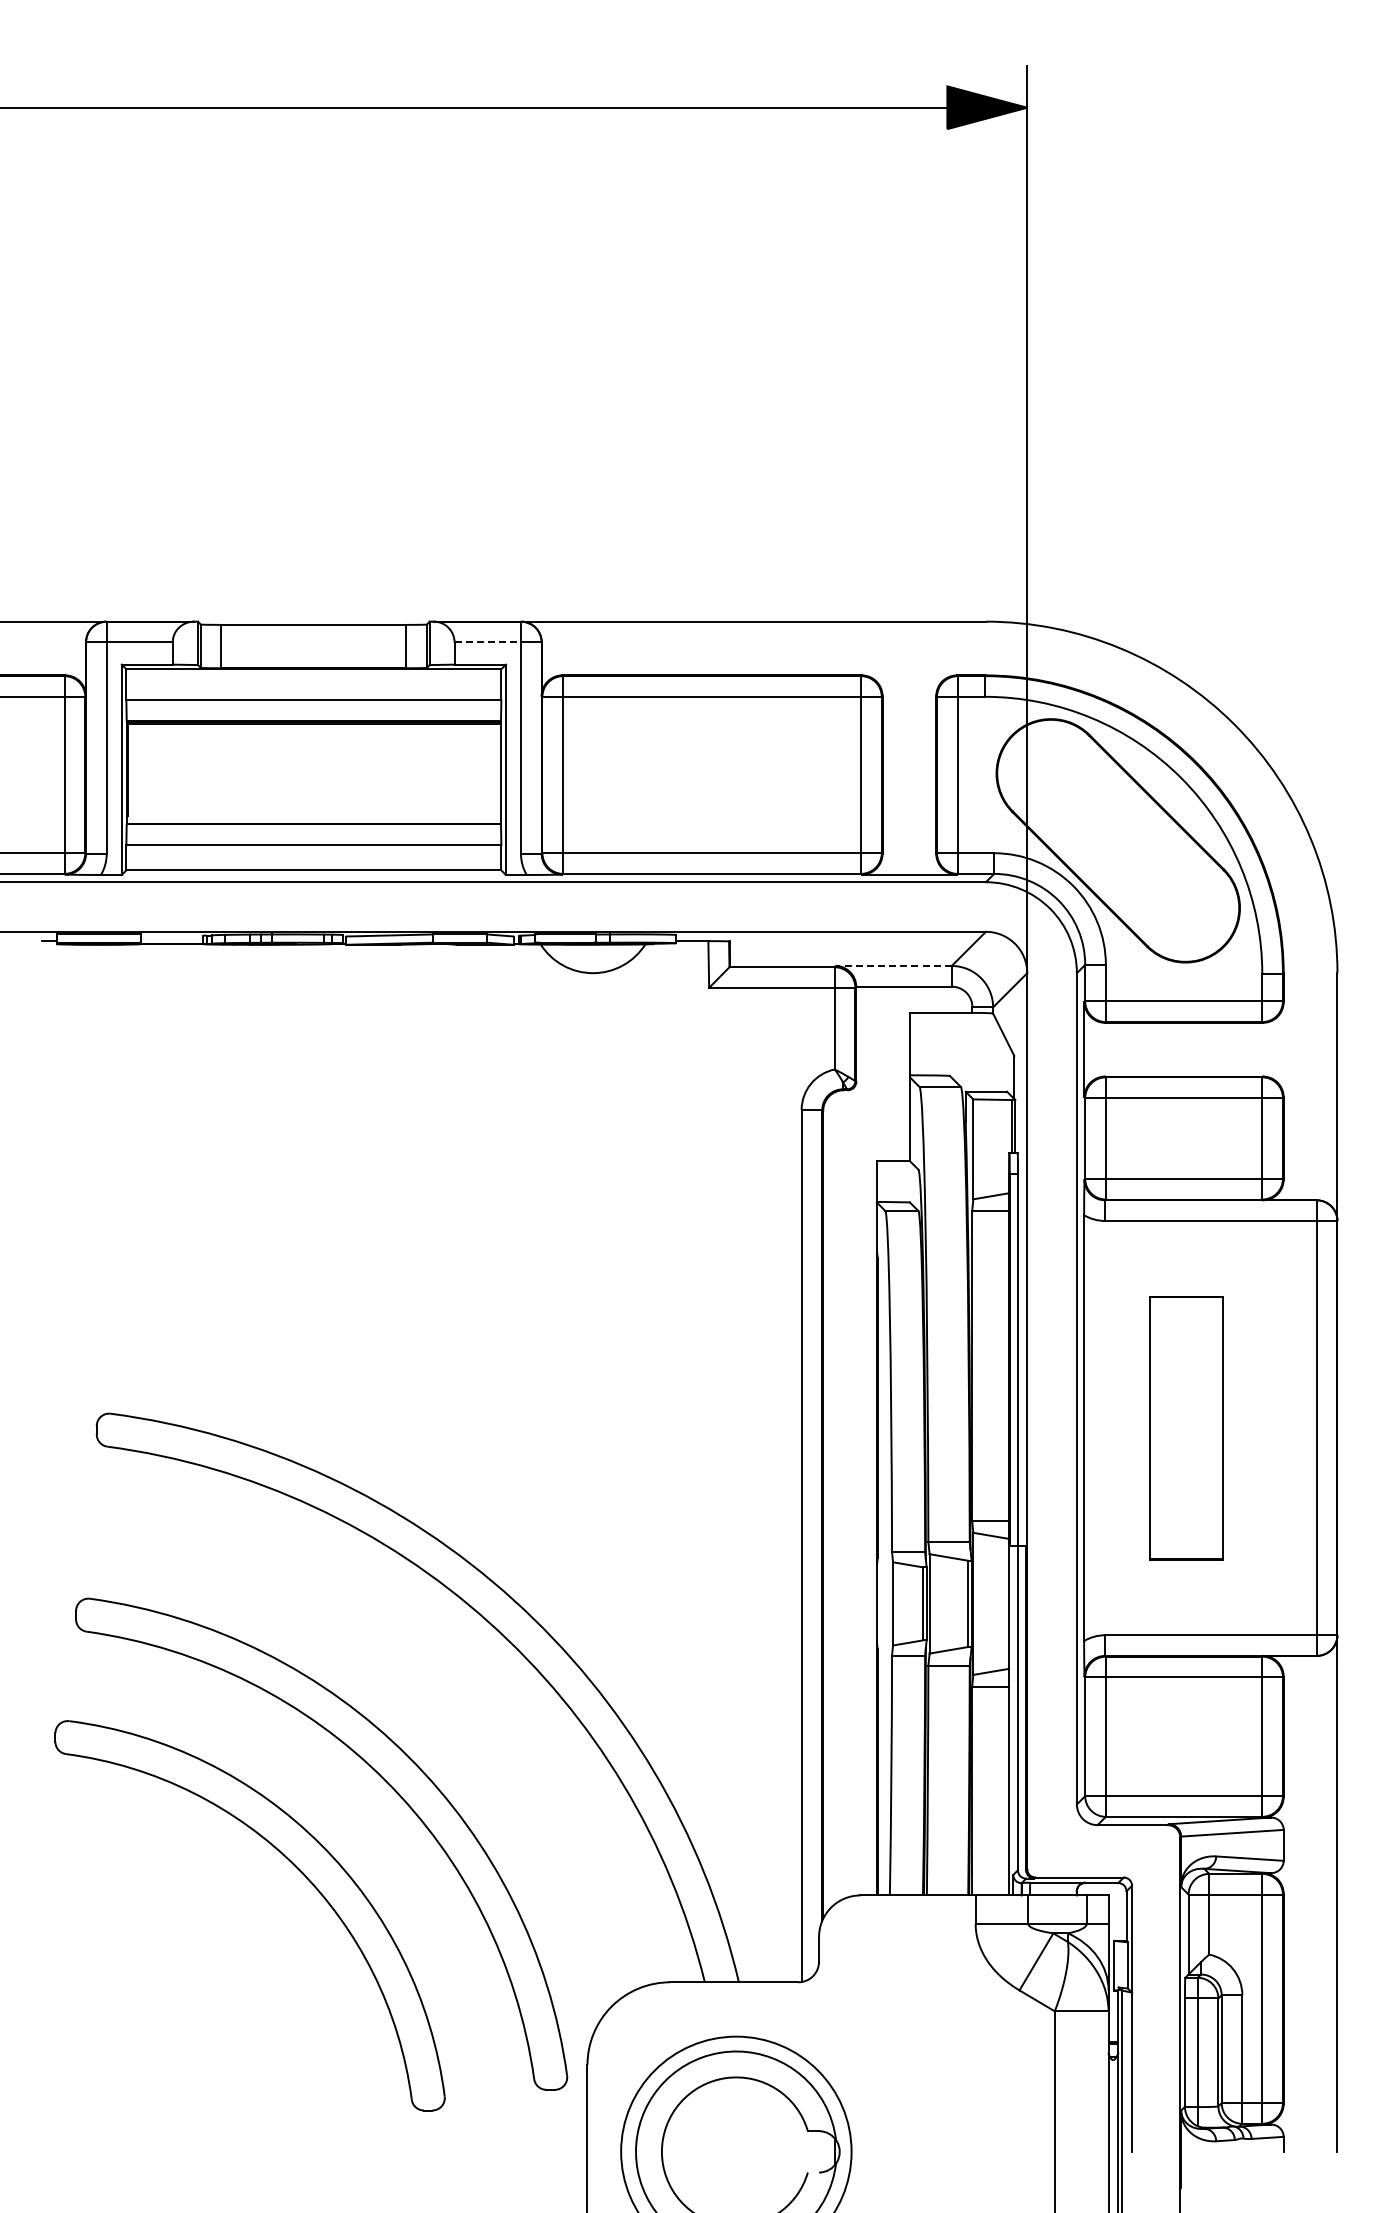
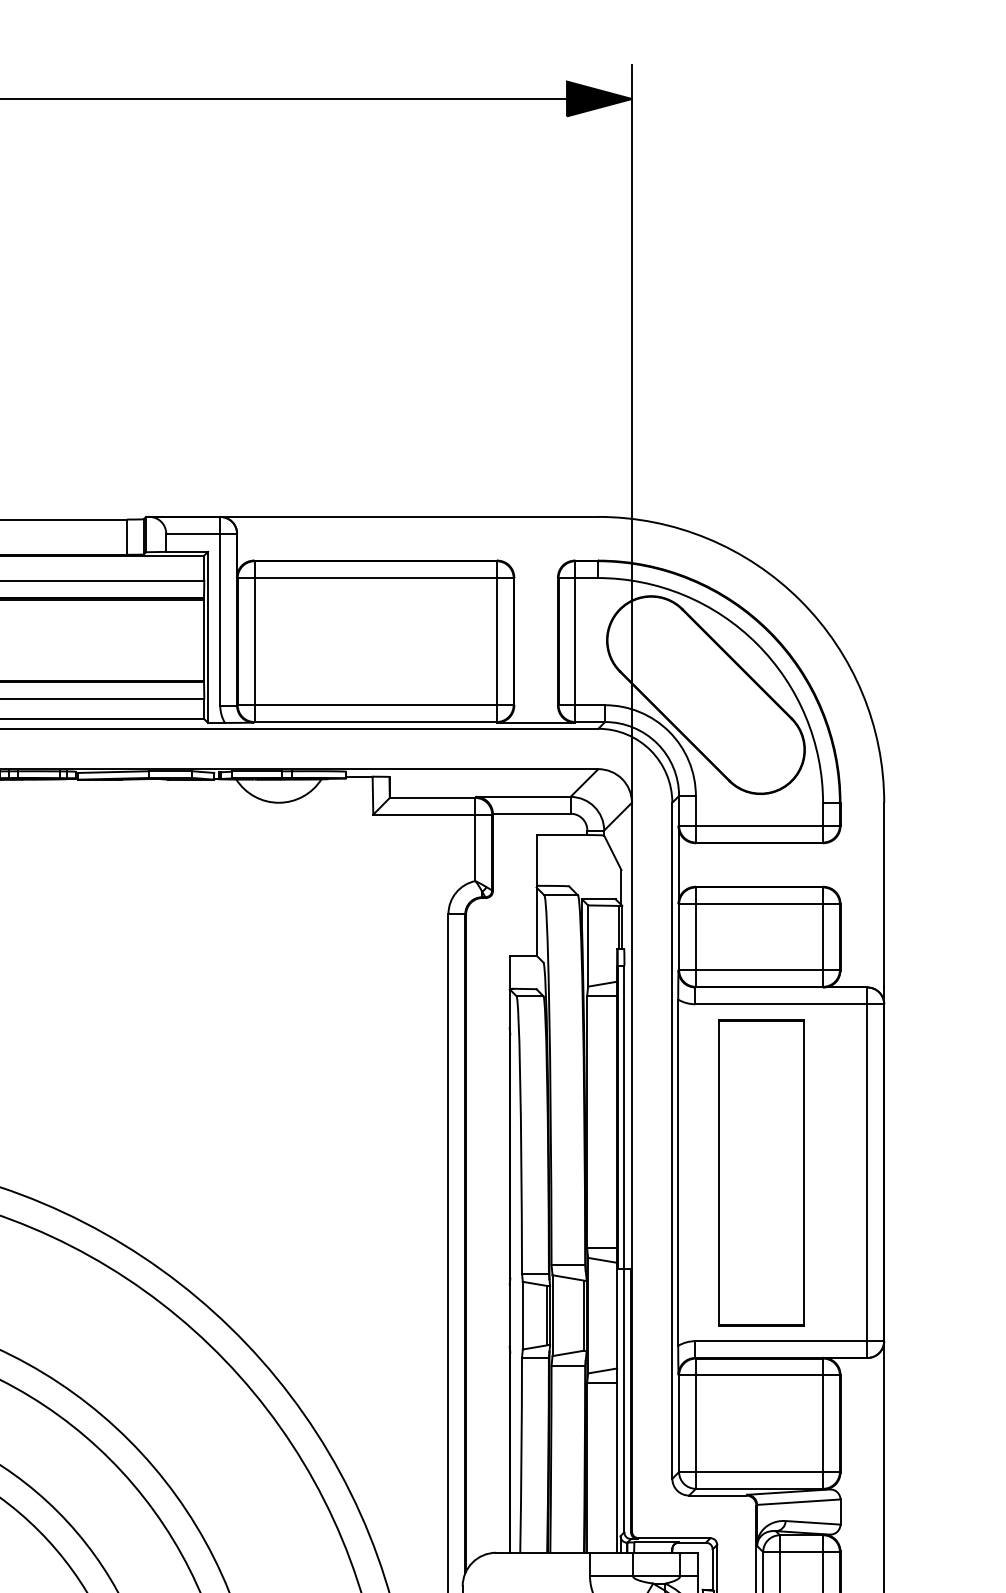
line: (488, 642) -> (193, 533), dashed -> solid
line: (893, 965) -> (523, 796), dashed -> solid
part: (1186, 1427) -> (761, 1172), size x1.43

